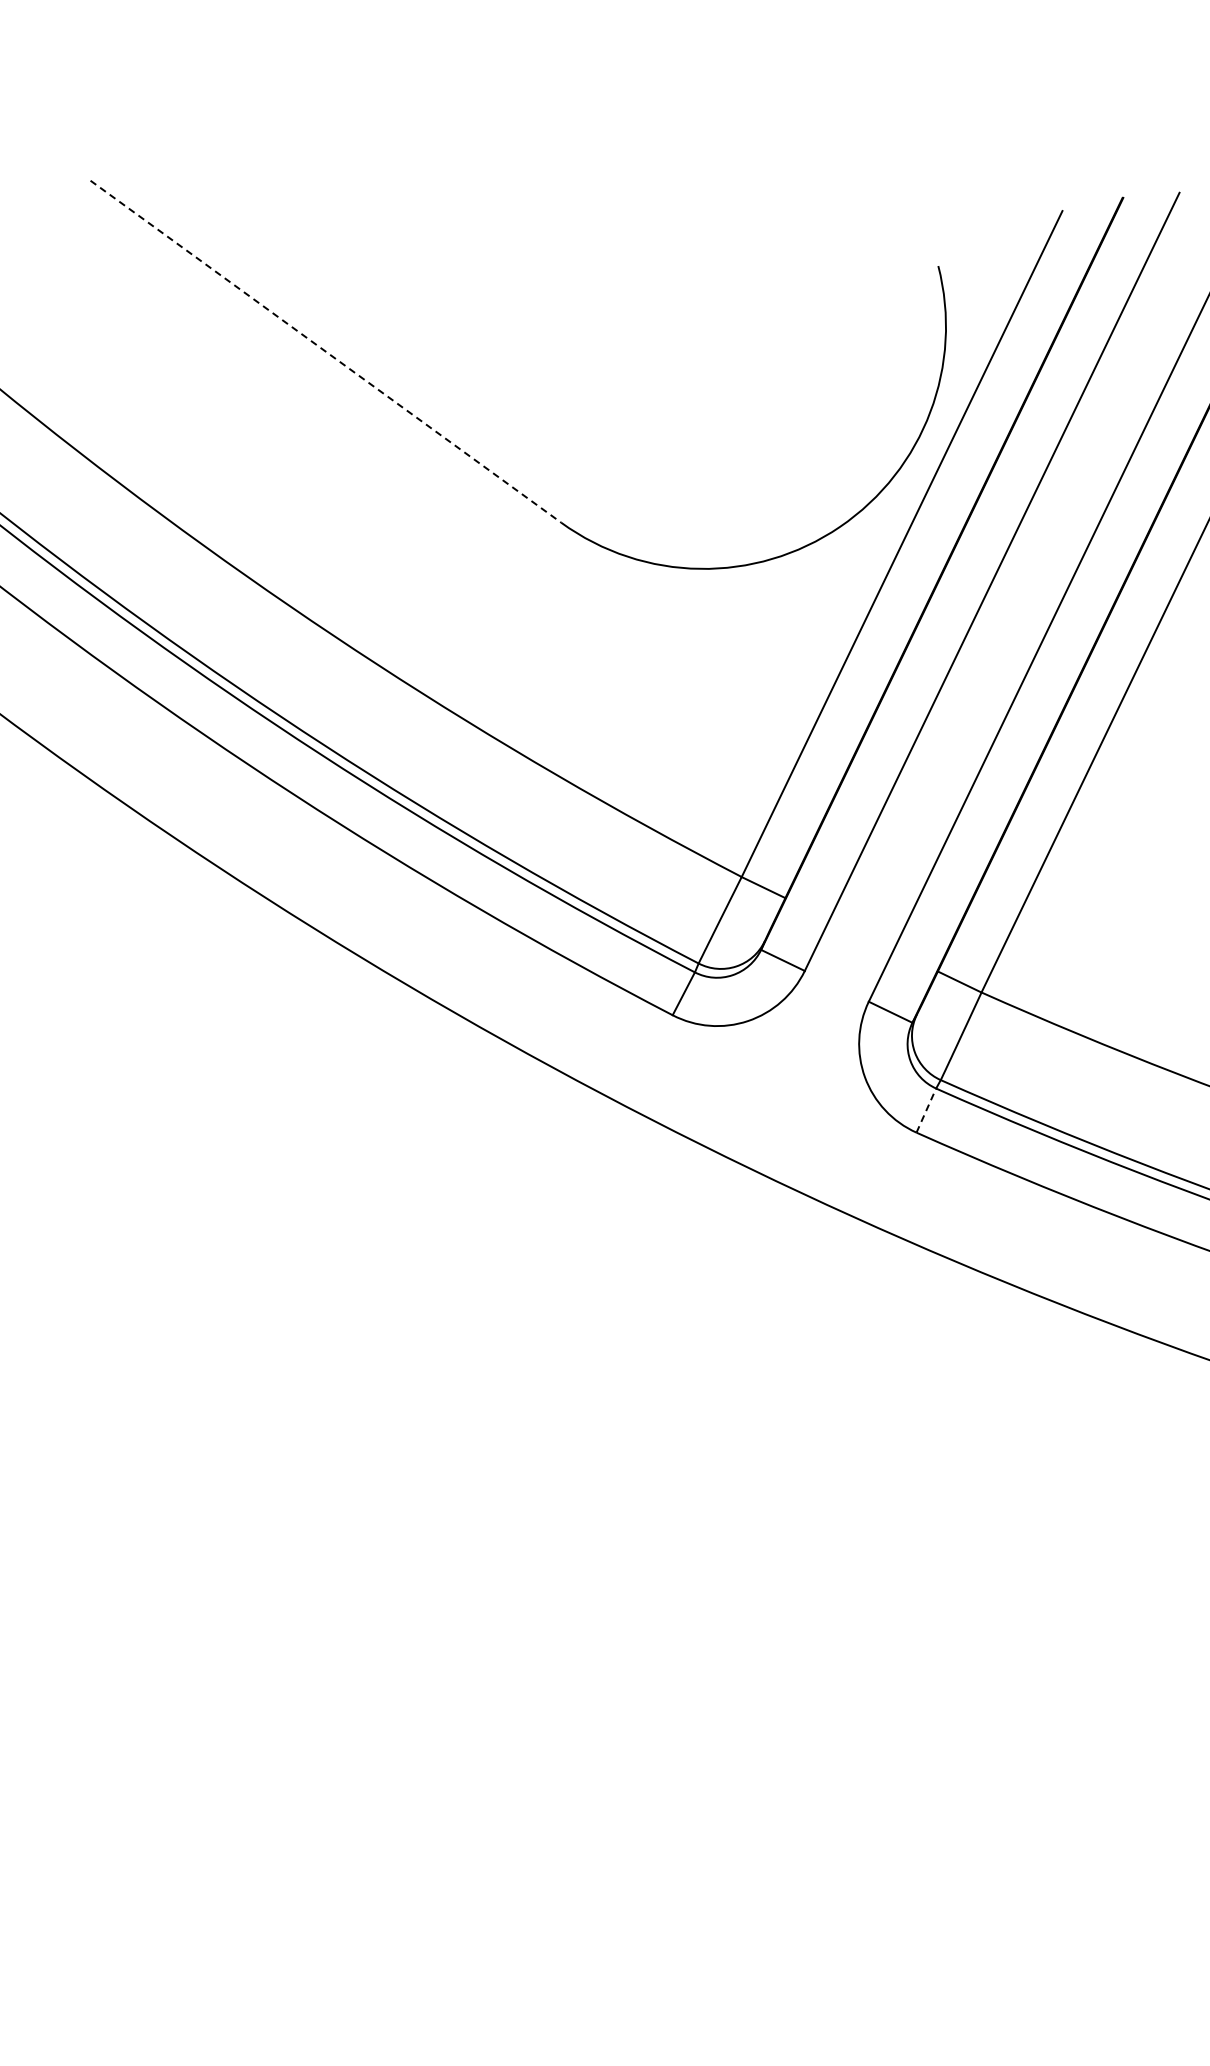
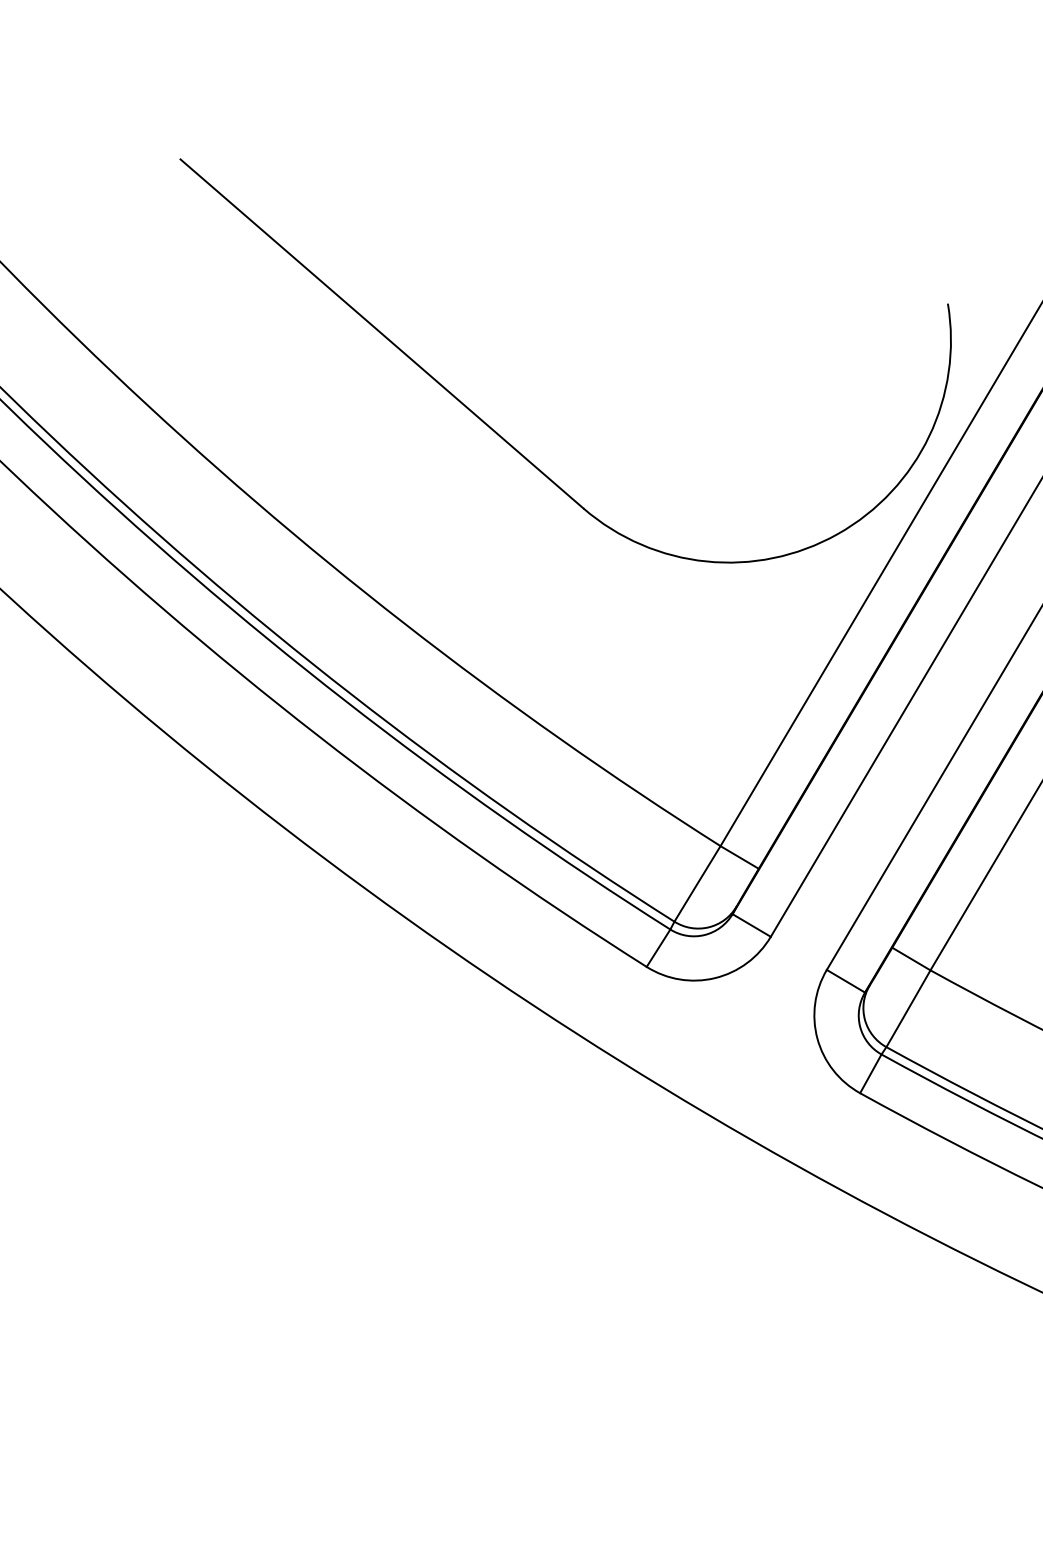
line: (325, 351) -> (381, 333), dashed -> solid
line: (926, 1110) -> (870, 1073), dashed -> solid

